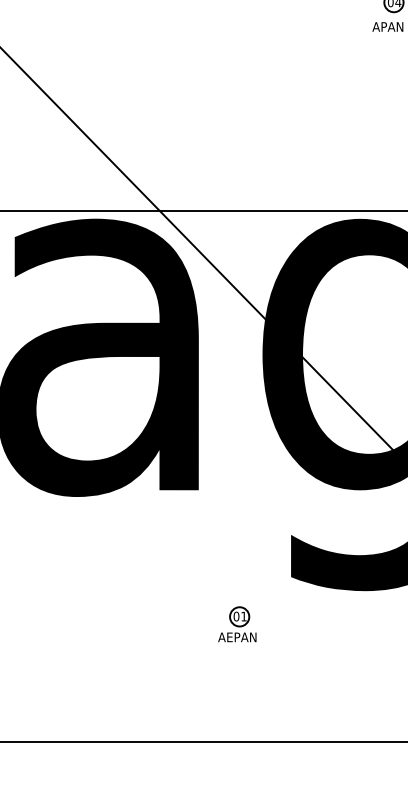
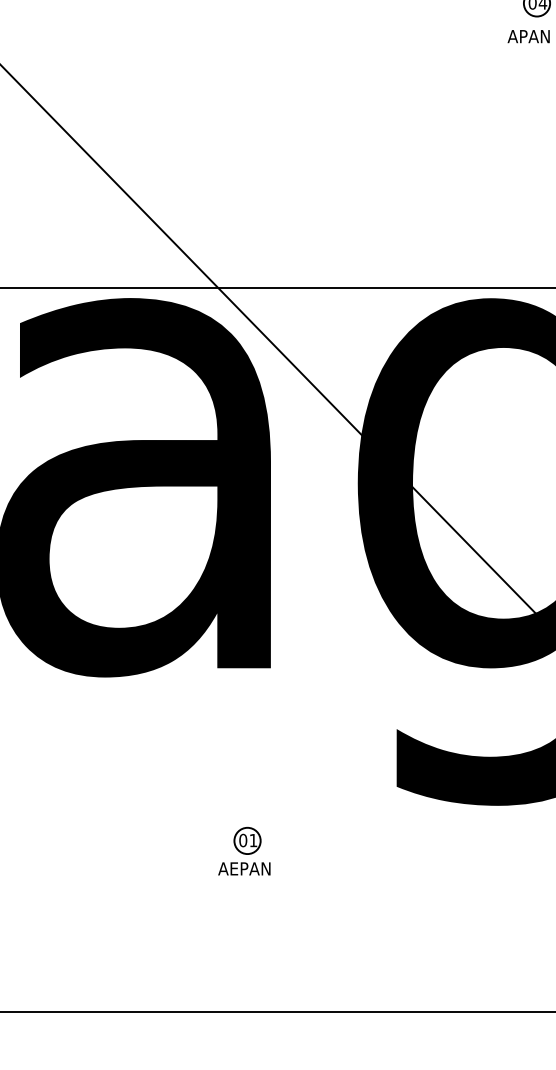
part: (237, 624) -> (244, 851), moved

